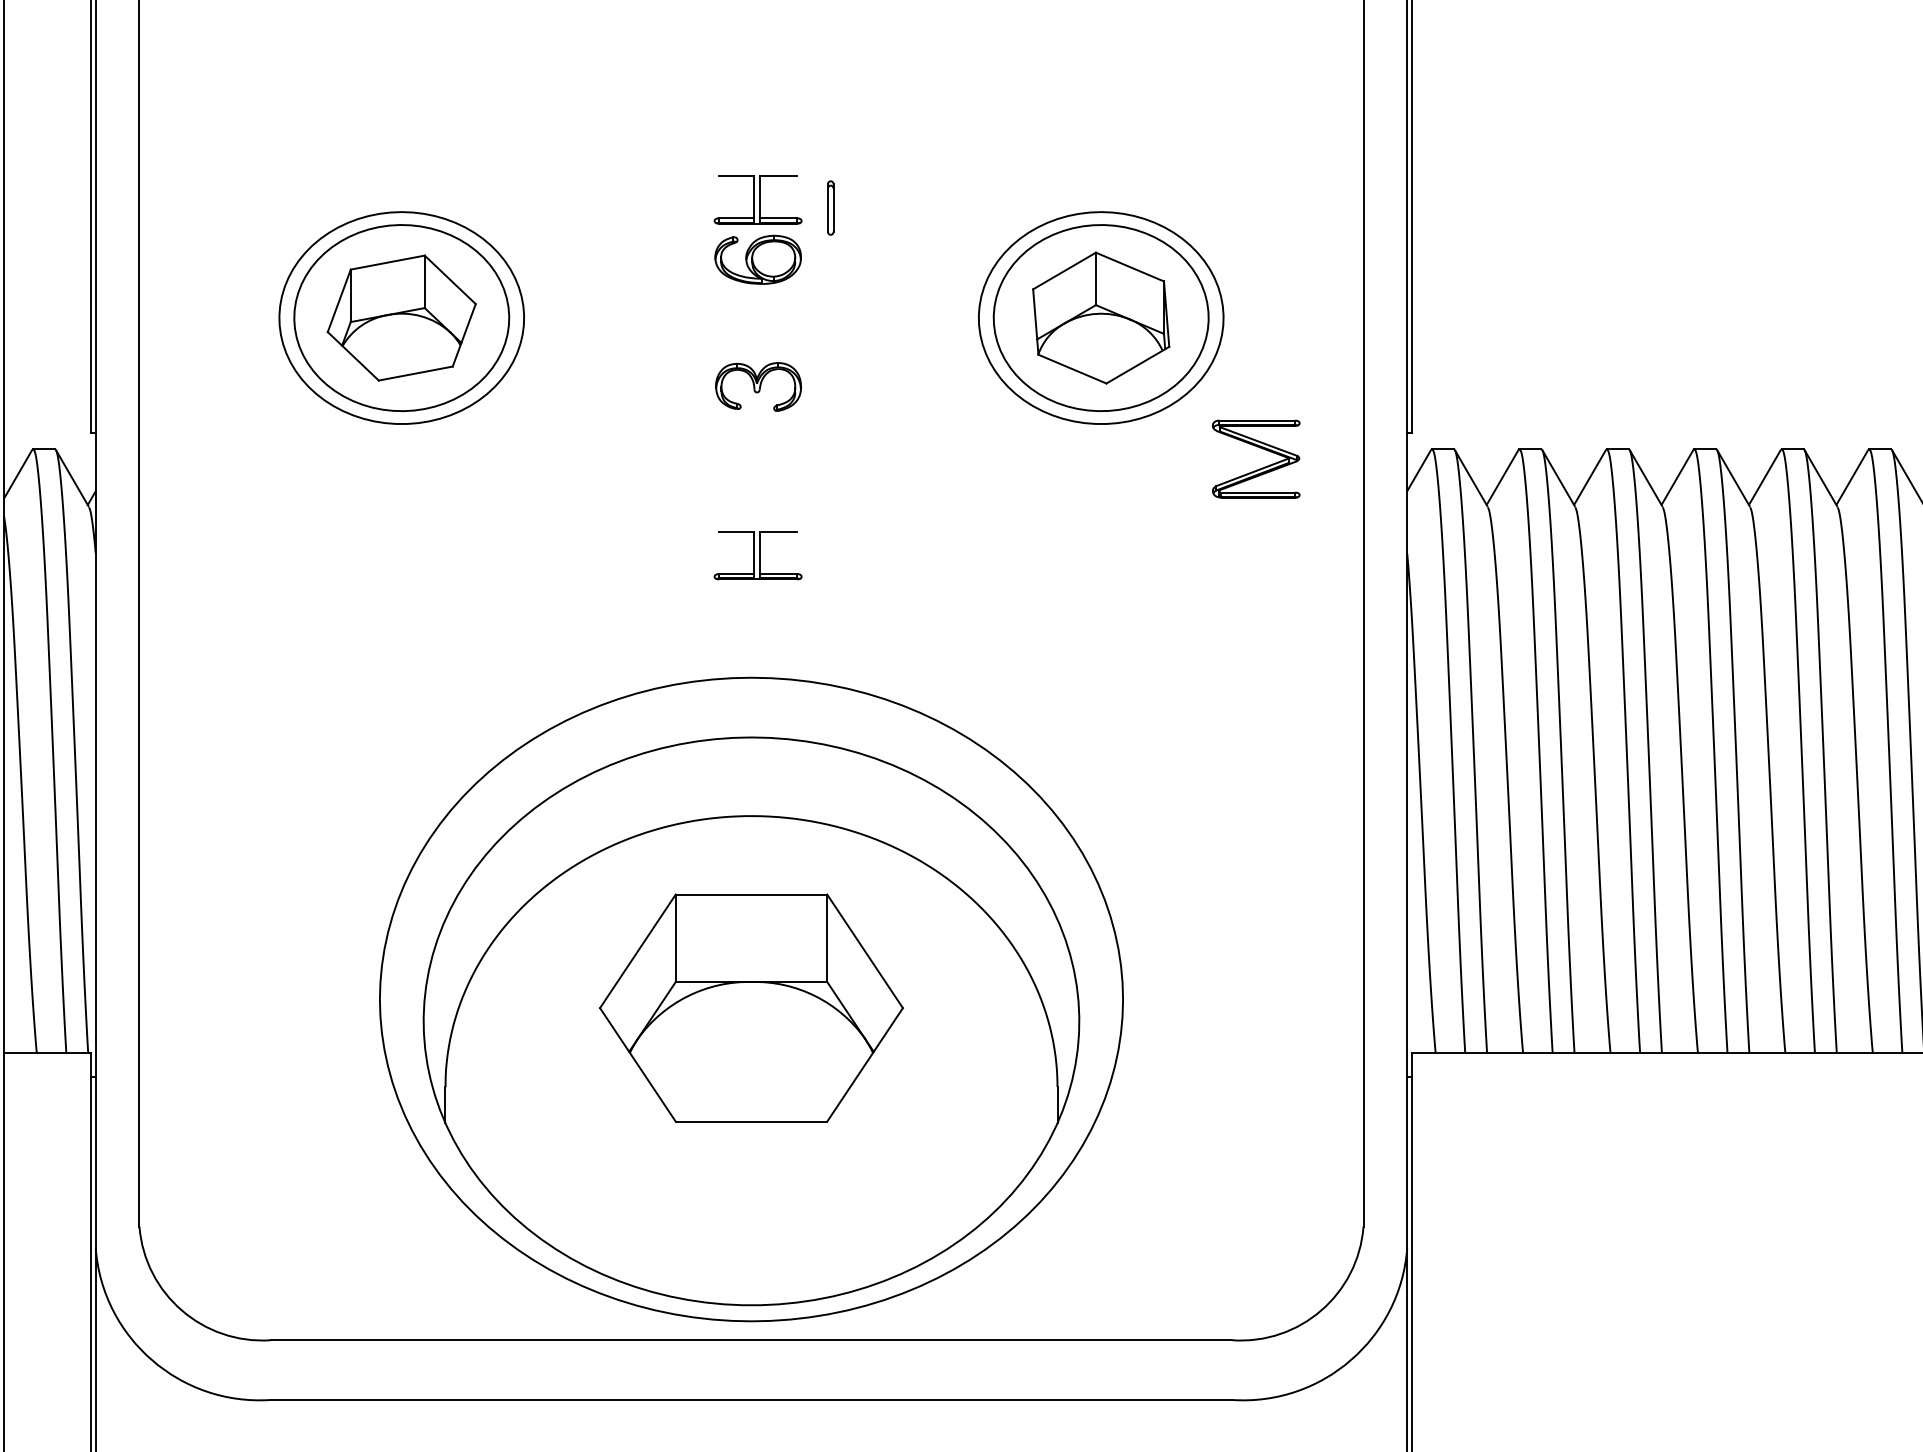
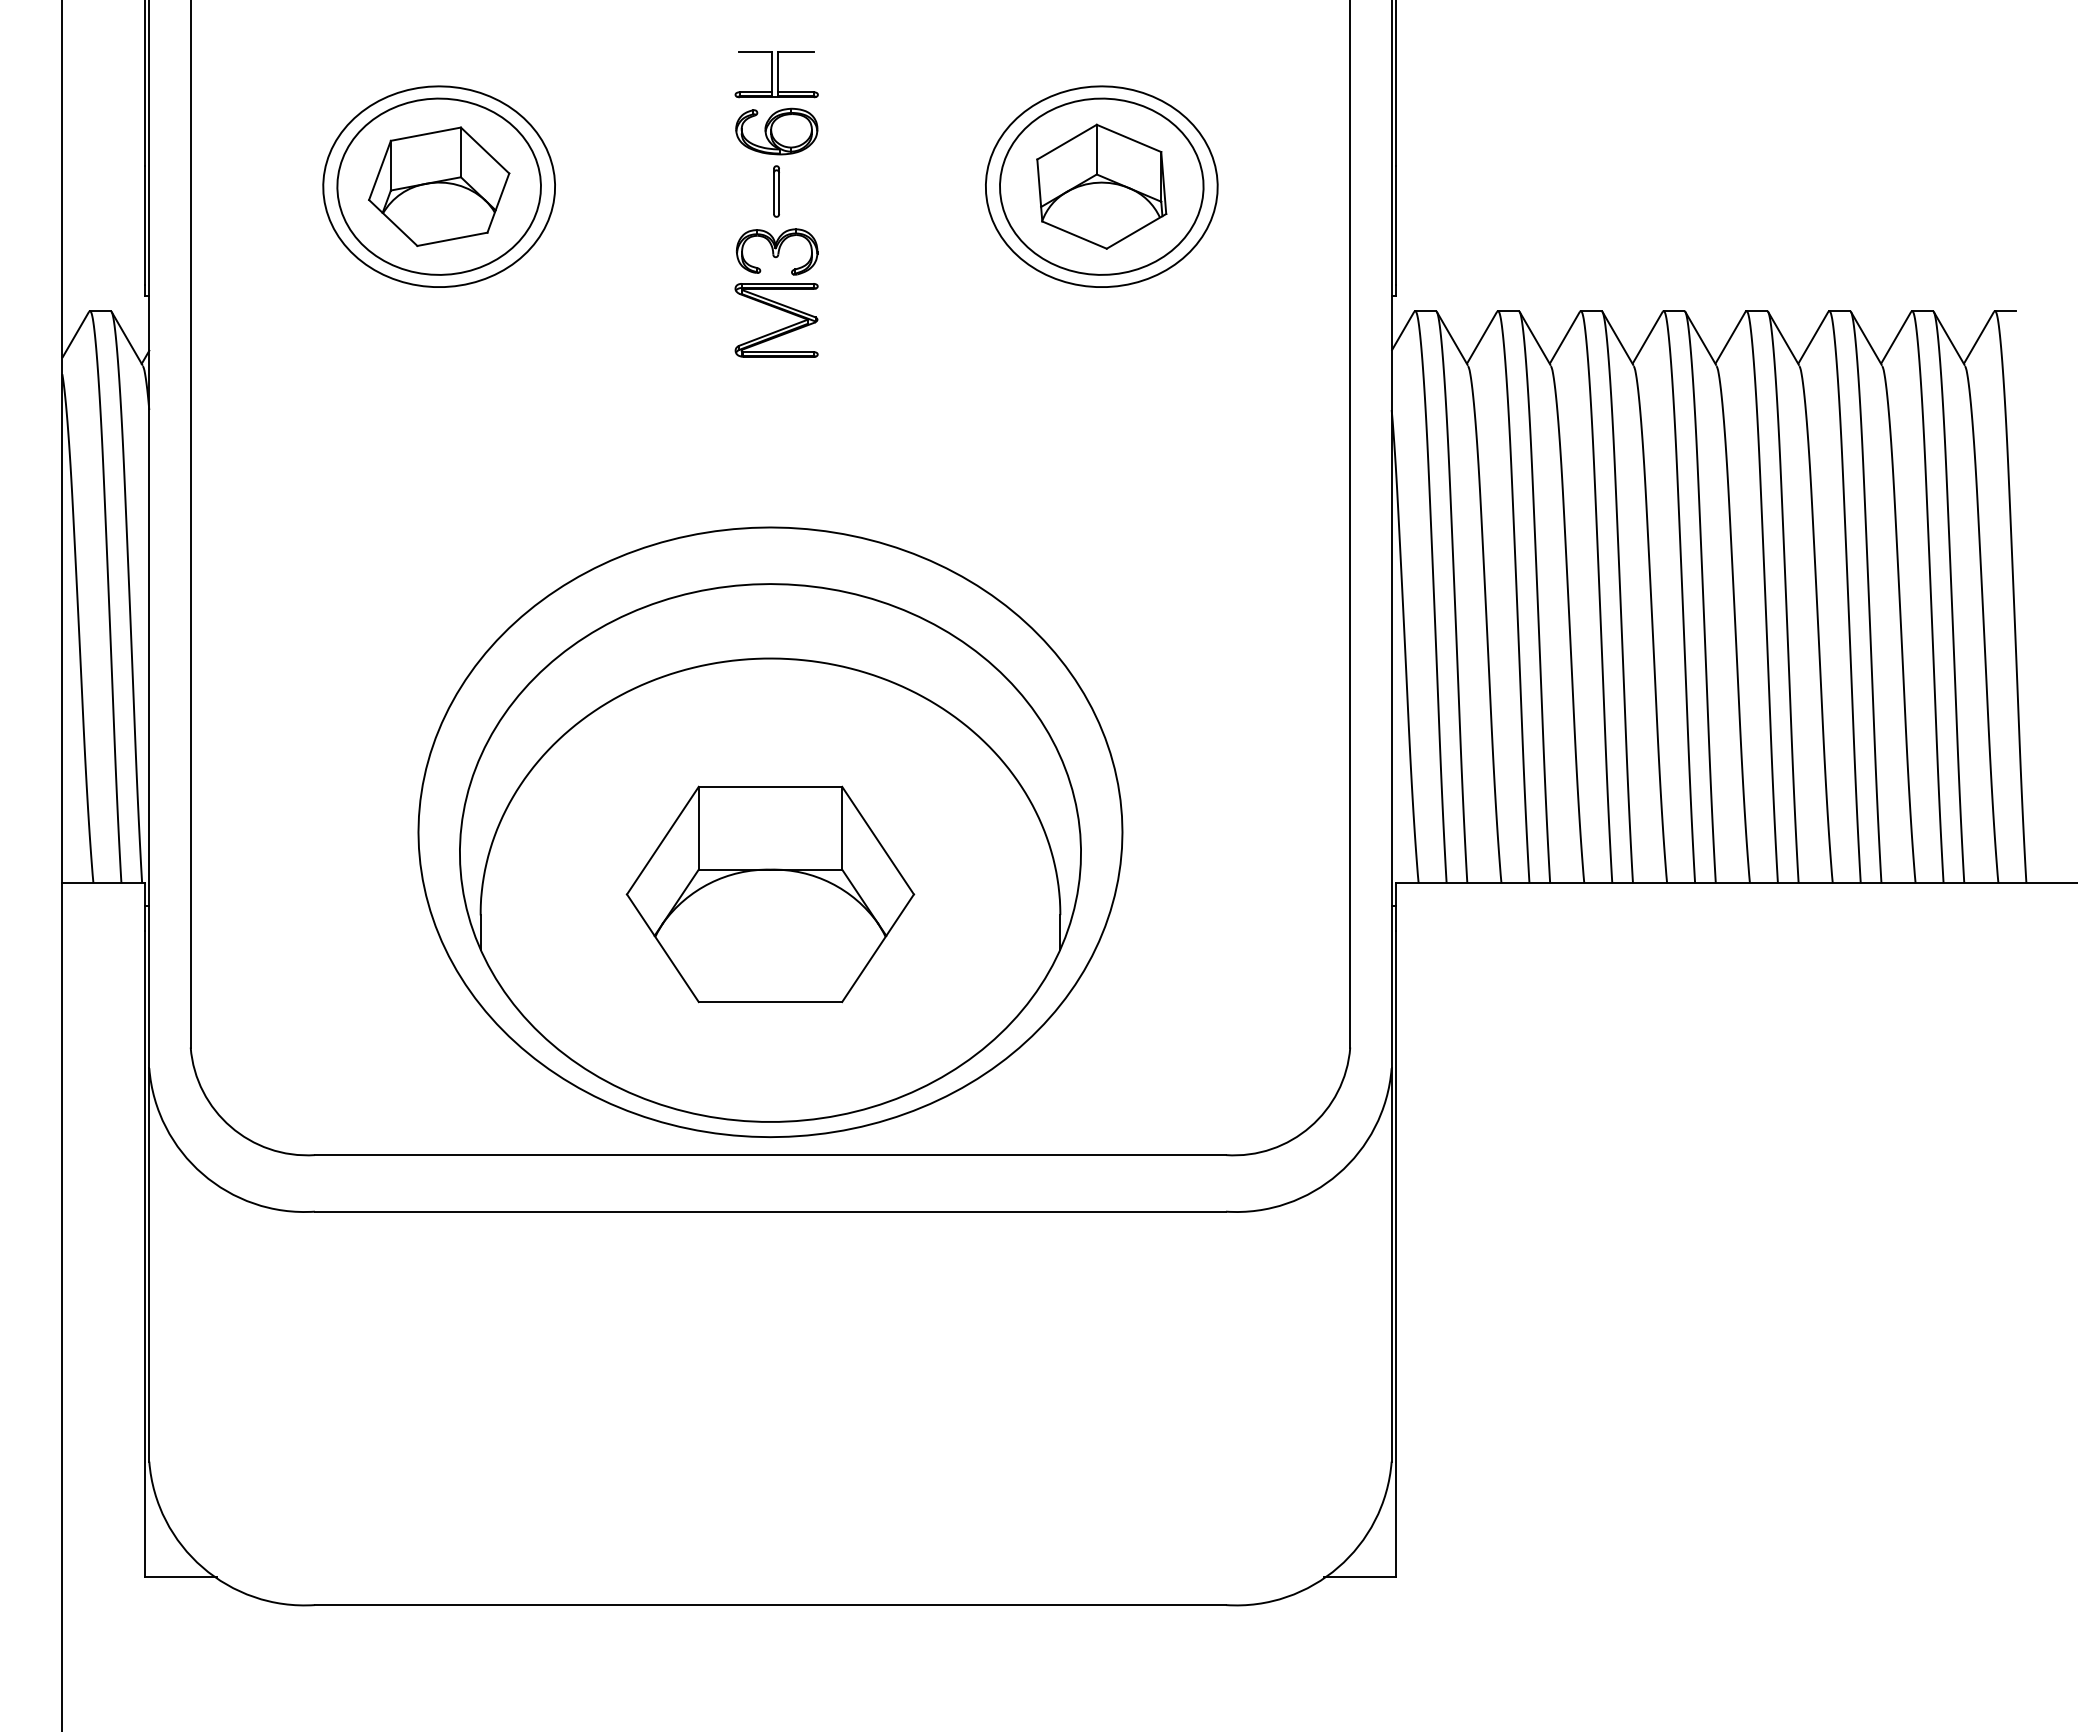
part: (830, 208) -> (776, 191), moved
part: (1258, 468) -> (778, 329), moved
part: (757, 555) -> (776, 411), removed
part: (751, 1008) -> (770, 894), moved

